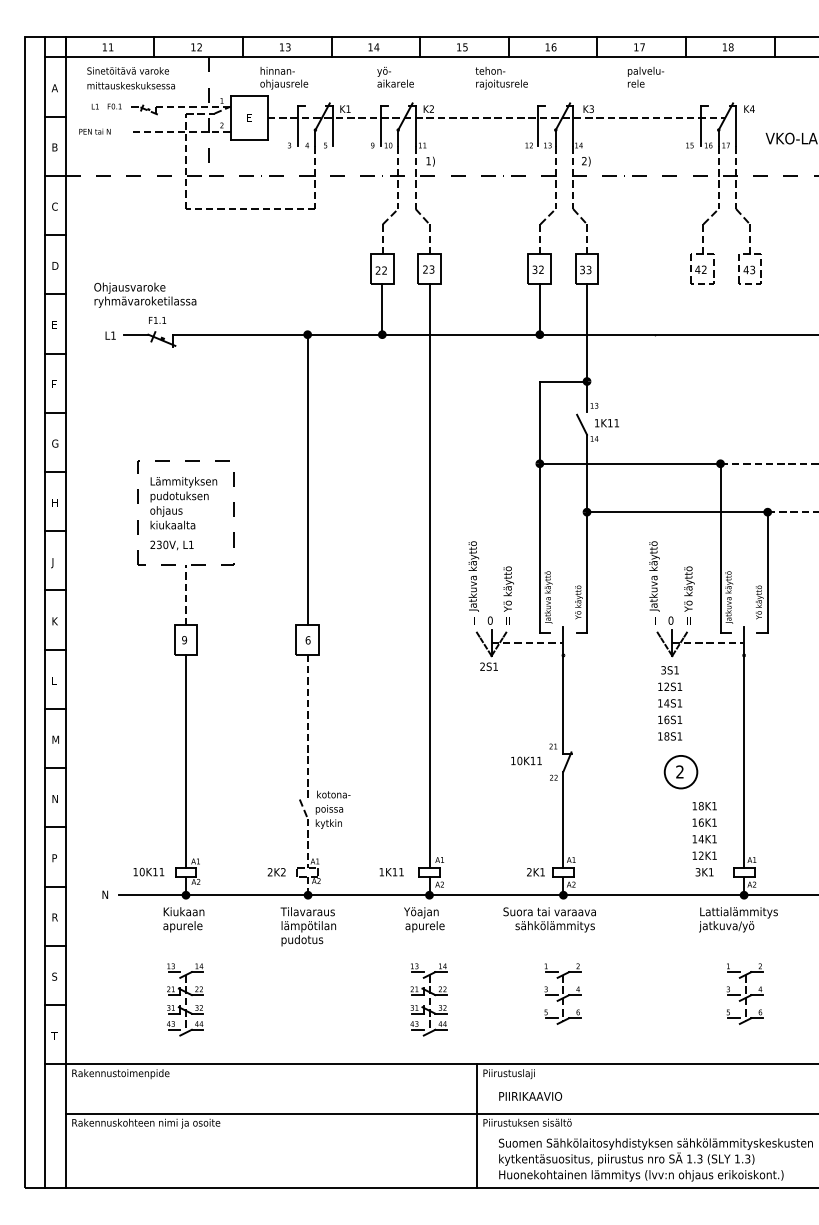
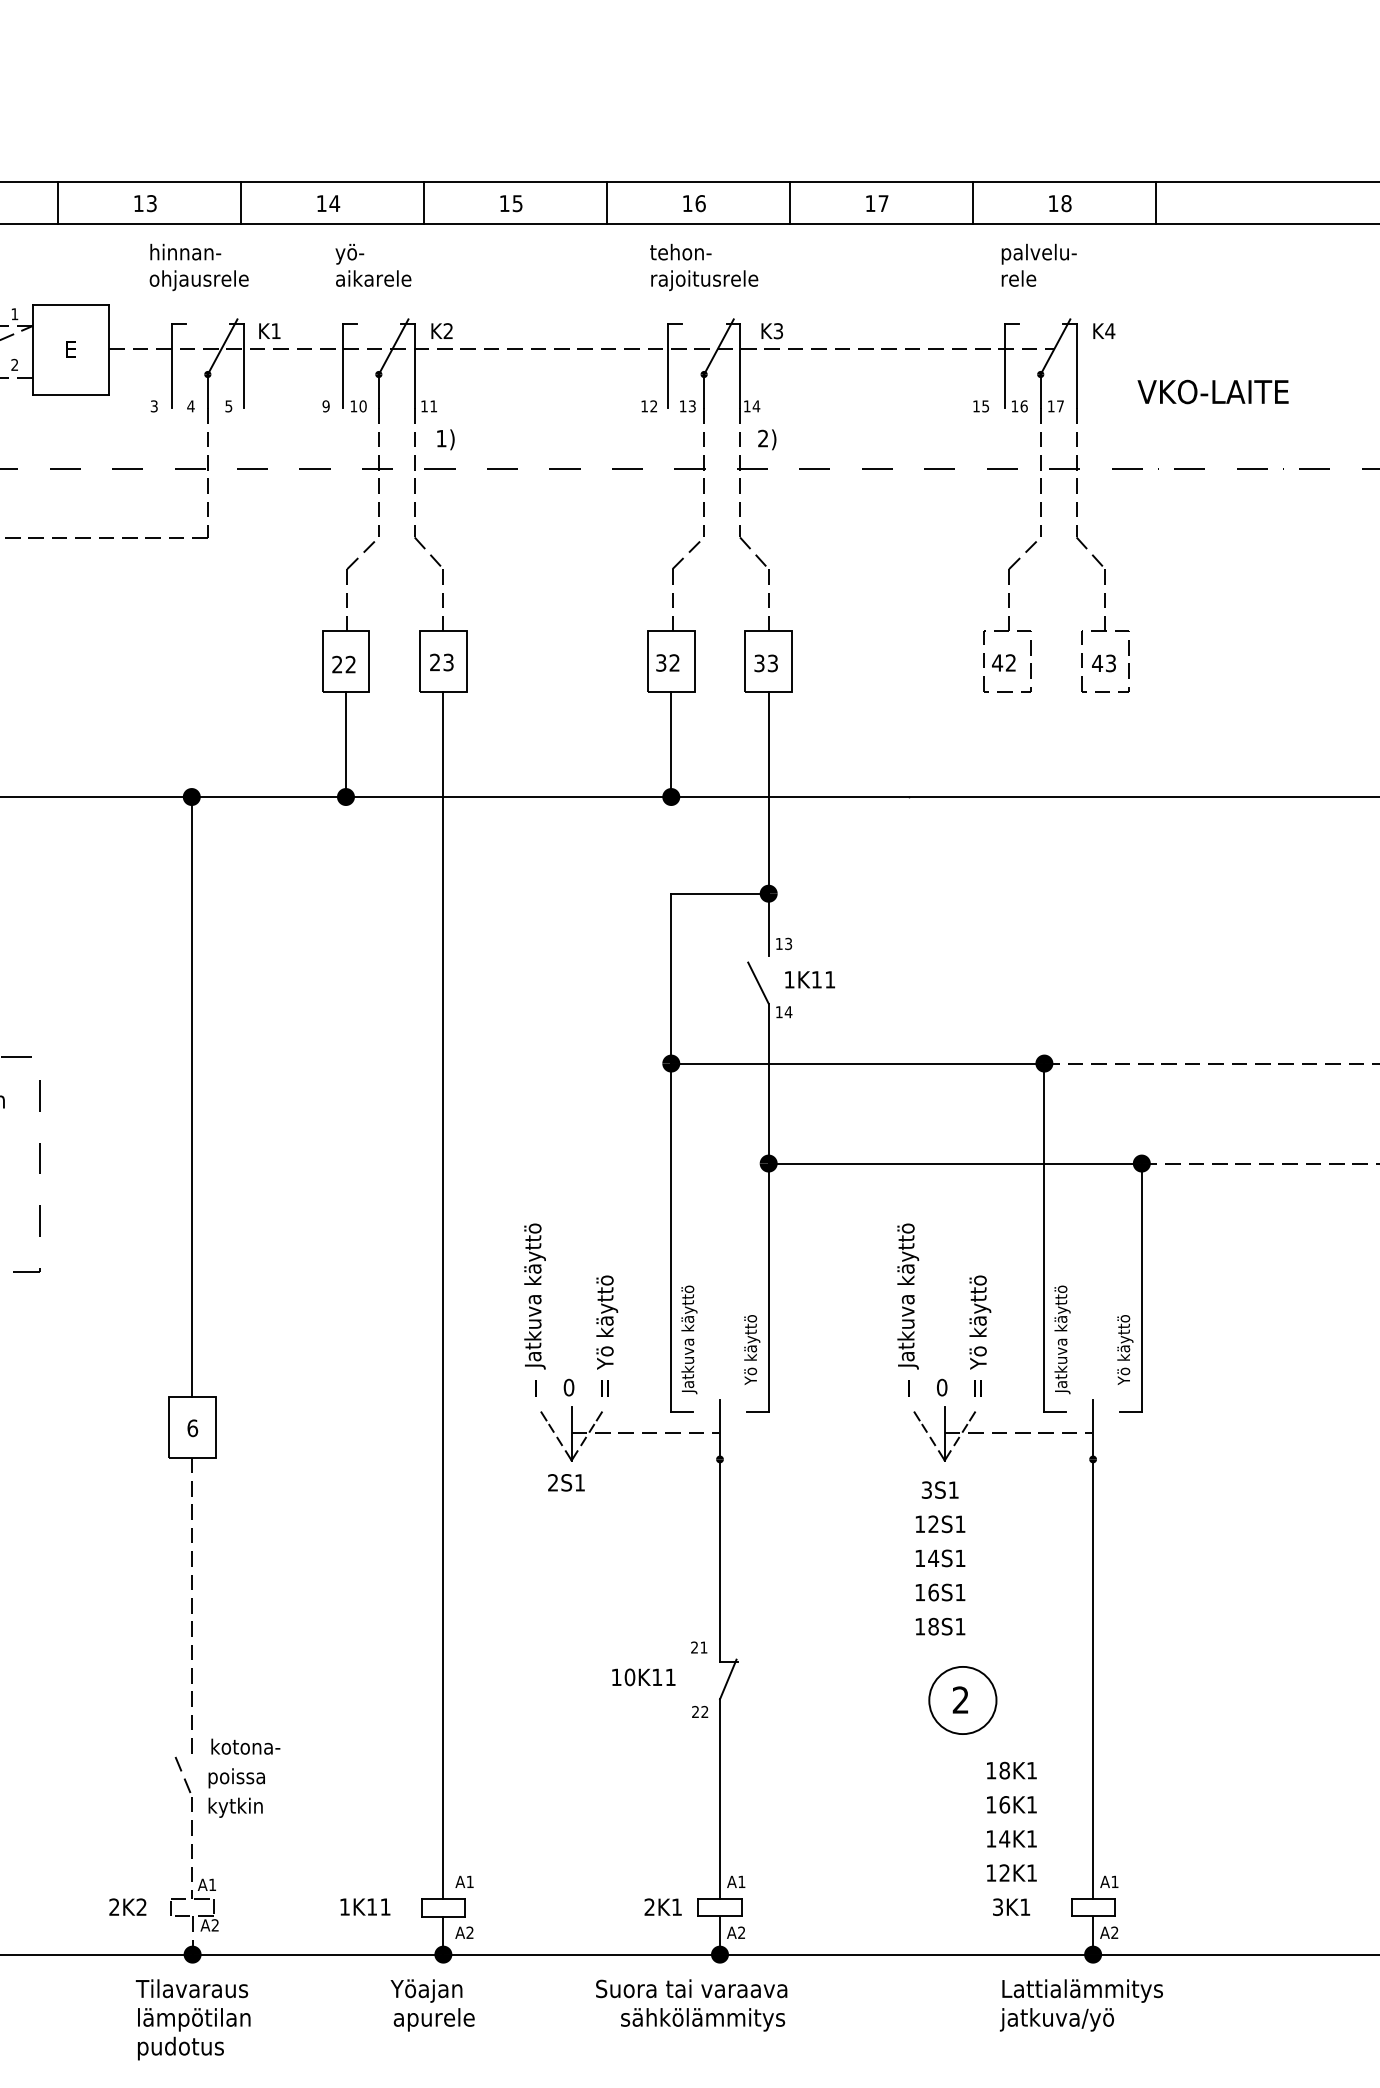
text: (645, 77) -> (1038, 265), moved
text: (284, 78) -> (199, 267), moved
text: (501, 78) -> (703, 267), moved

